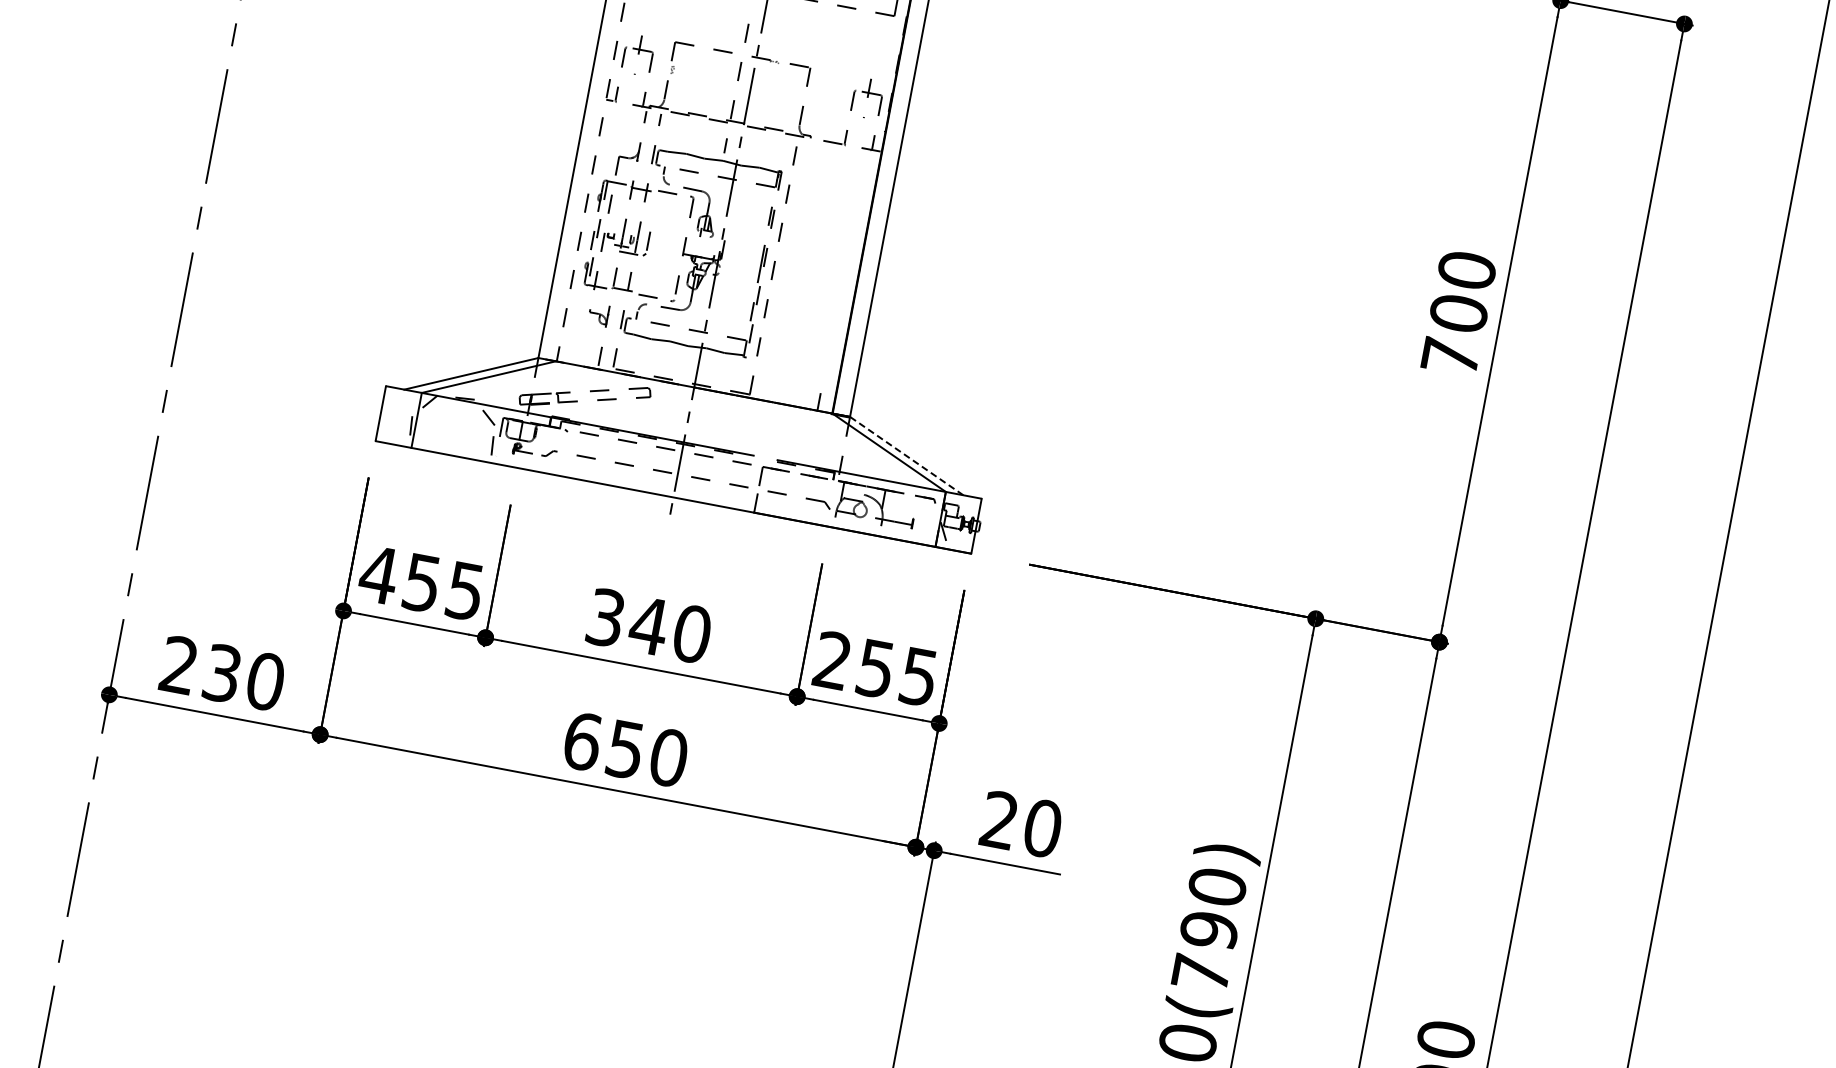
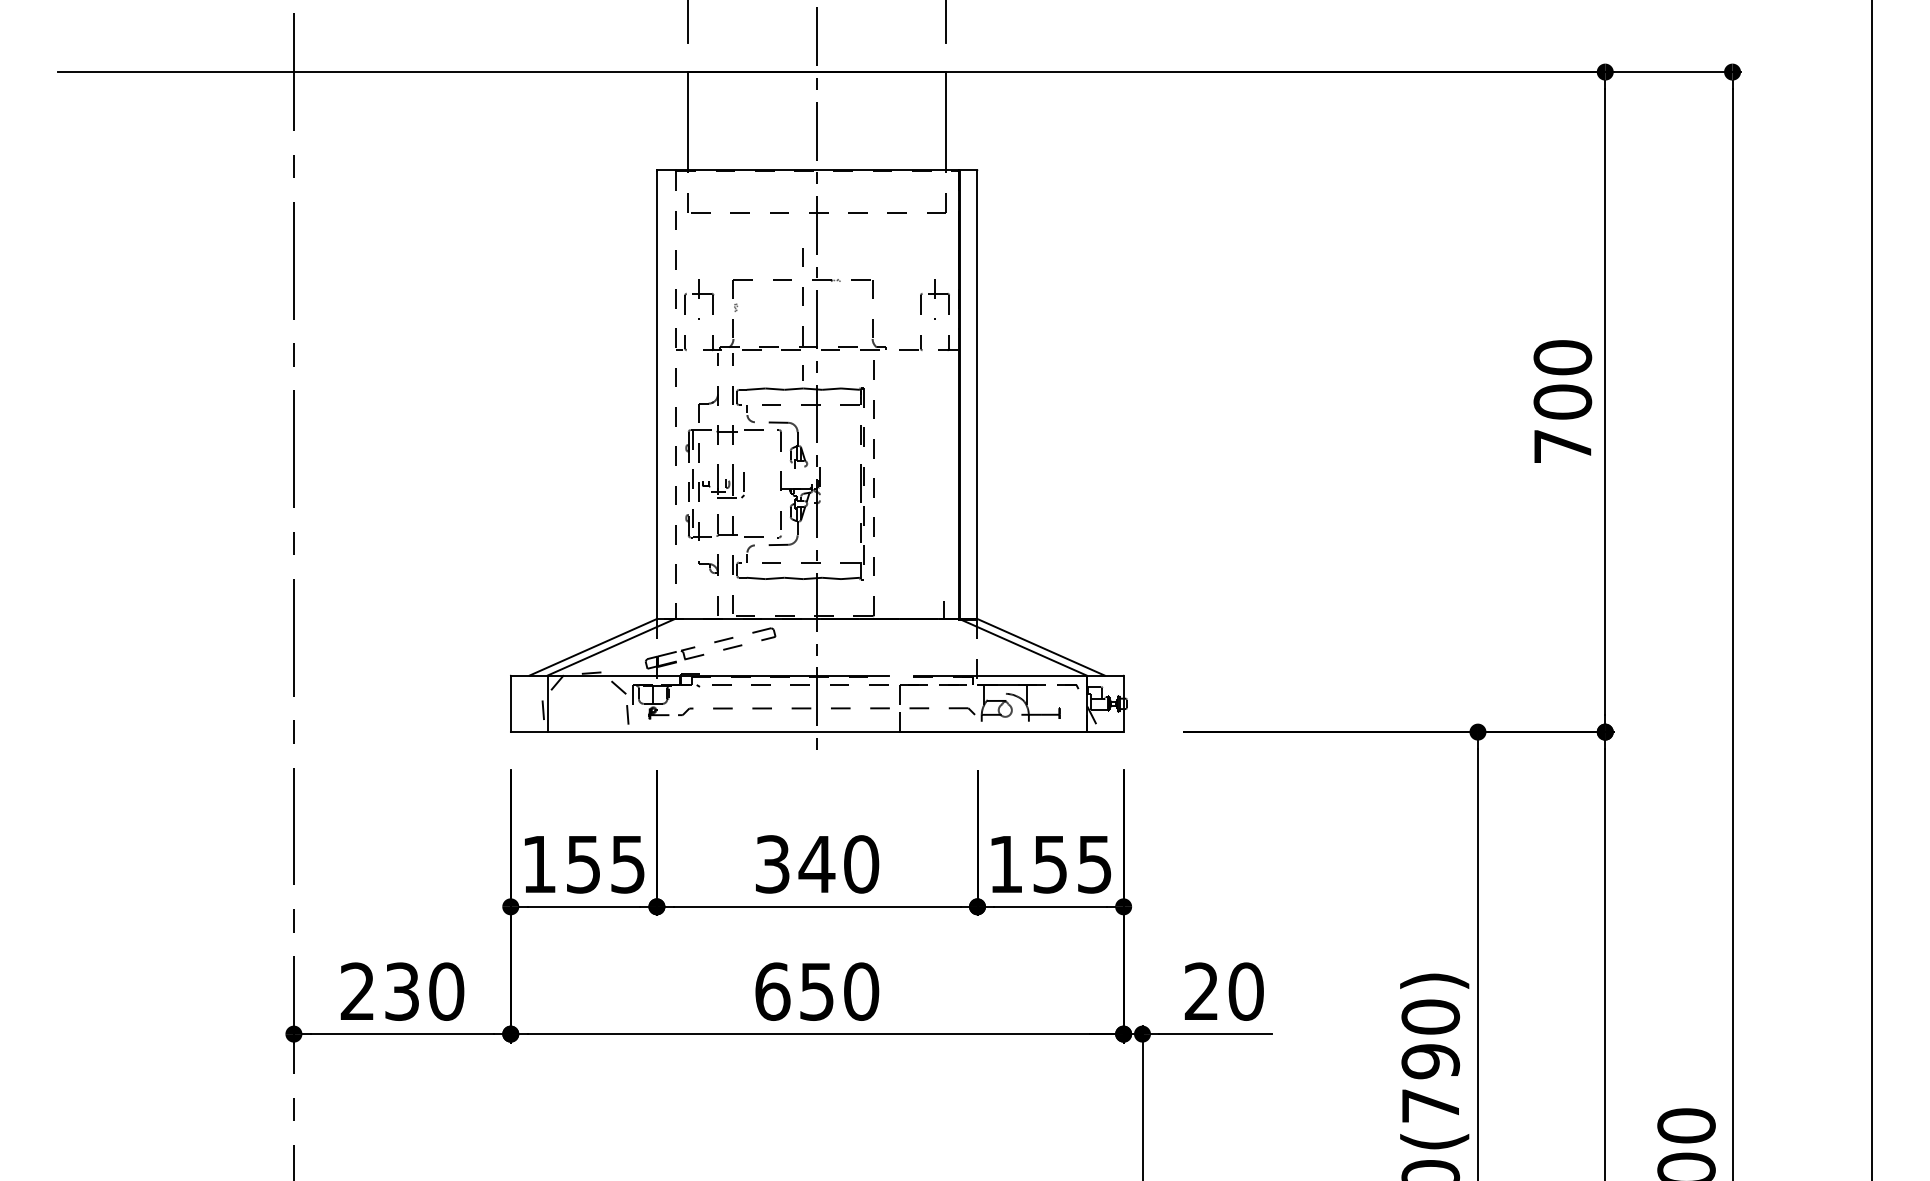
line: (907, 456) -> (1041, 647), dashed -> solid
text: (378, 574) -> (538, 864), 455 -> 155
text: (832, 659) -> (1005, 863), 255 -> 155

